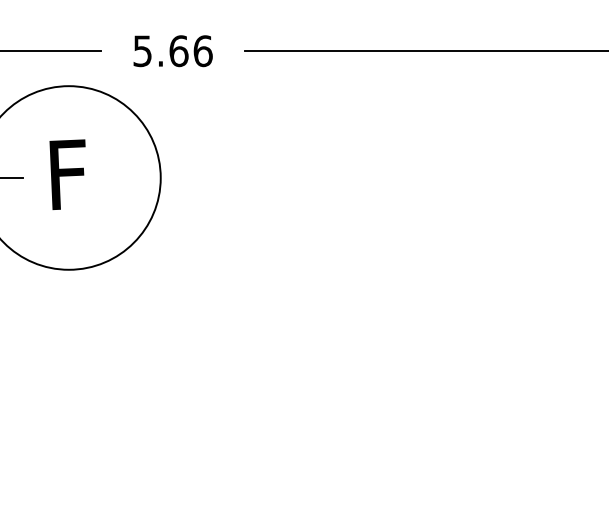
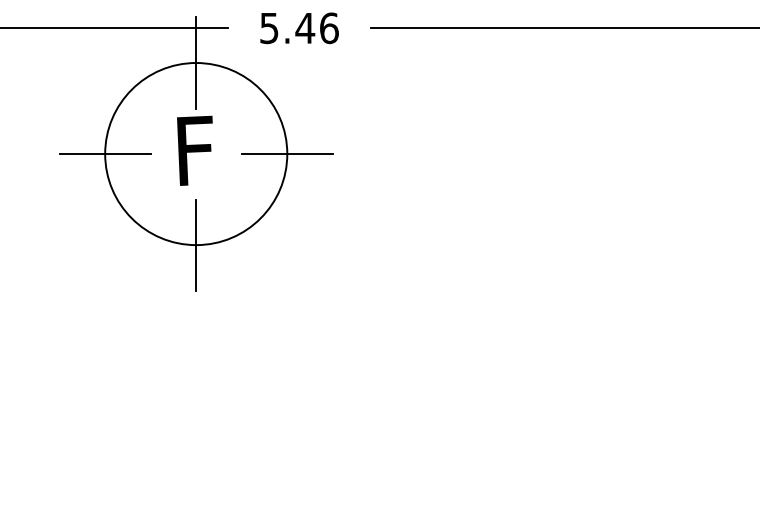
text: (179, 51) -> (305, 28), 5.66 -> 5.46
line: (69, 85) -> (196, 62), added
line: (159, 178) -> (286, 154), added
line: (69, 269) -> (196, 244), added

